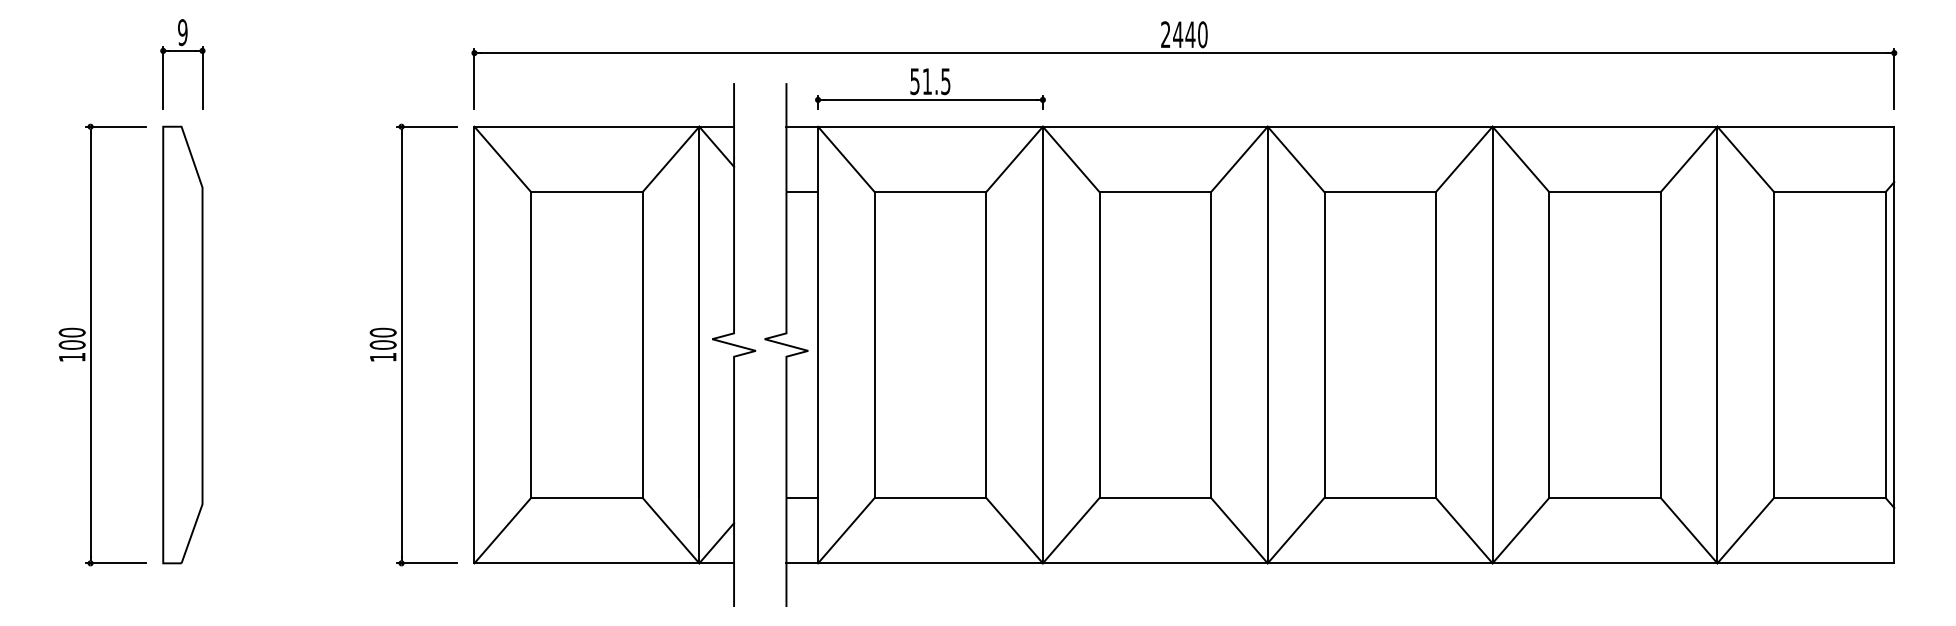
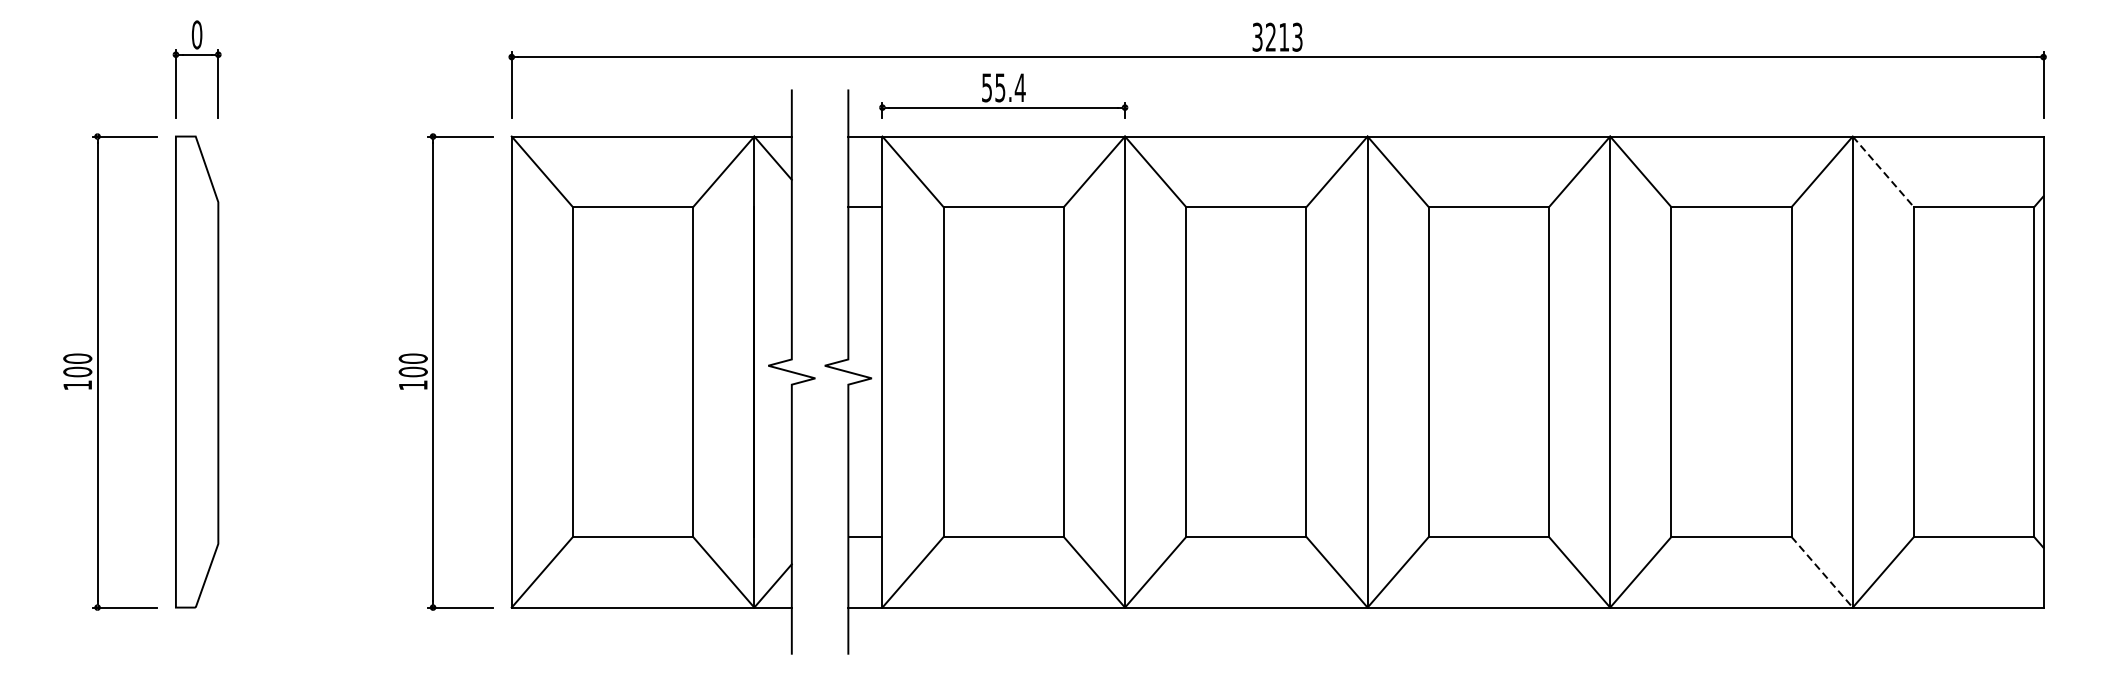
text: (182, 32) -> (196, 34), 9 -> 0
text: (1184, 34) -> (1277, 37), 2440 -> 3213
text: (936, 81) -> (1010, 87), 51.5 -> 55.4
line: (1746, 159) -> (1884, 171), solid -> dashed
line: (1689, 530) -> (1822, 572), solid -> dashed

